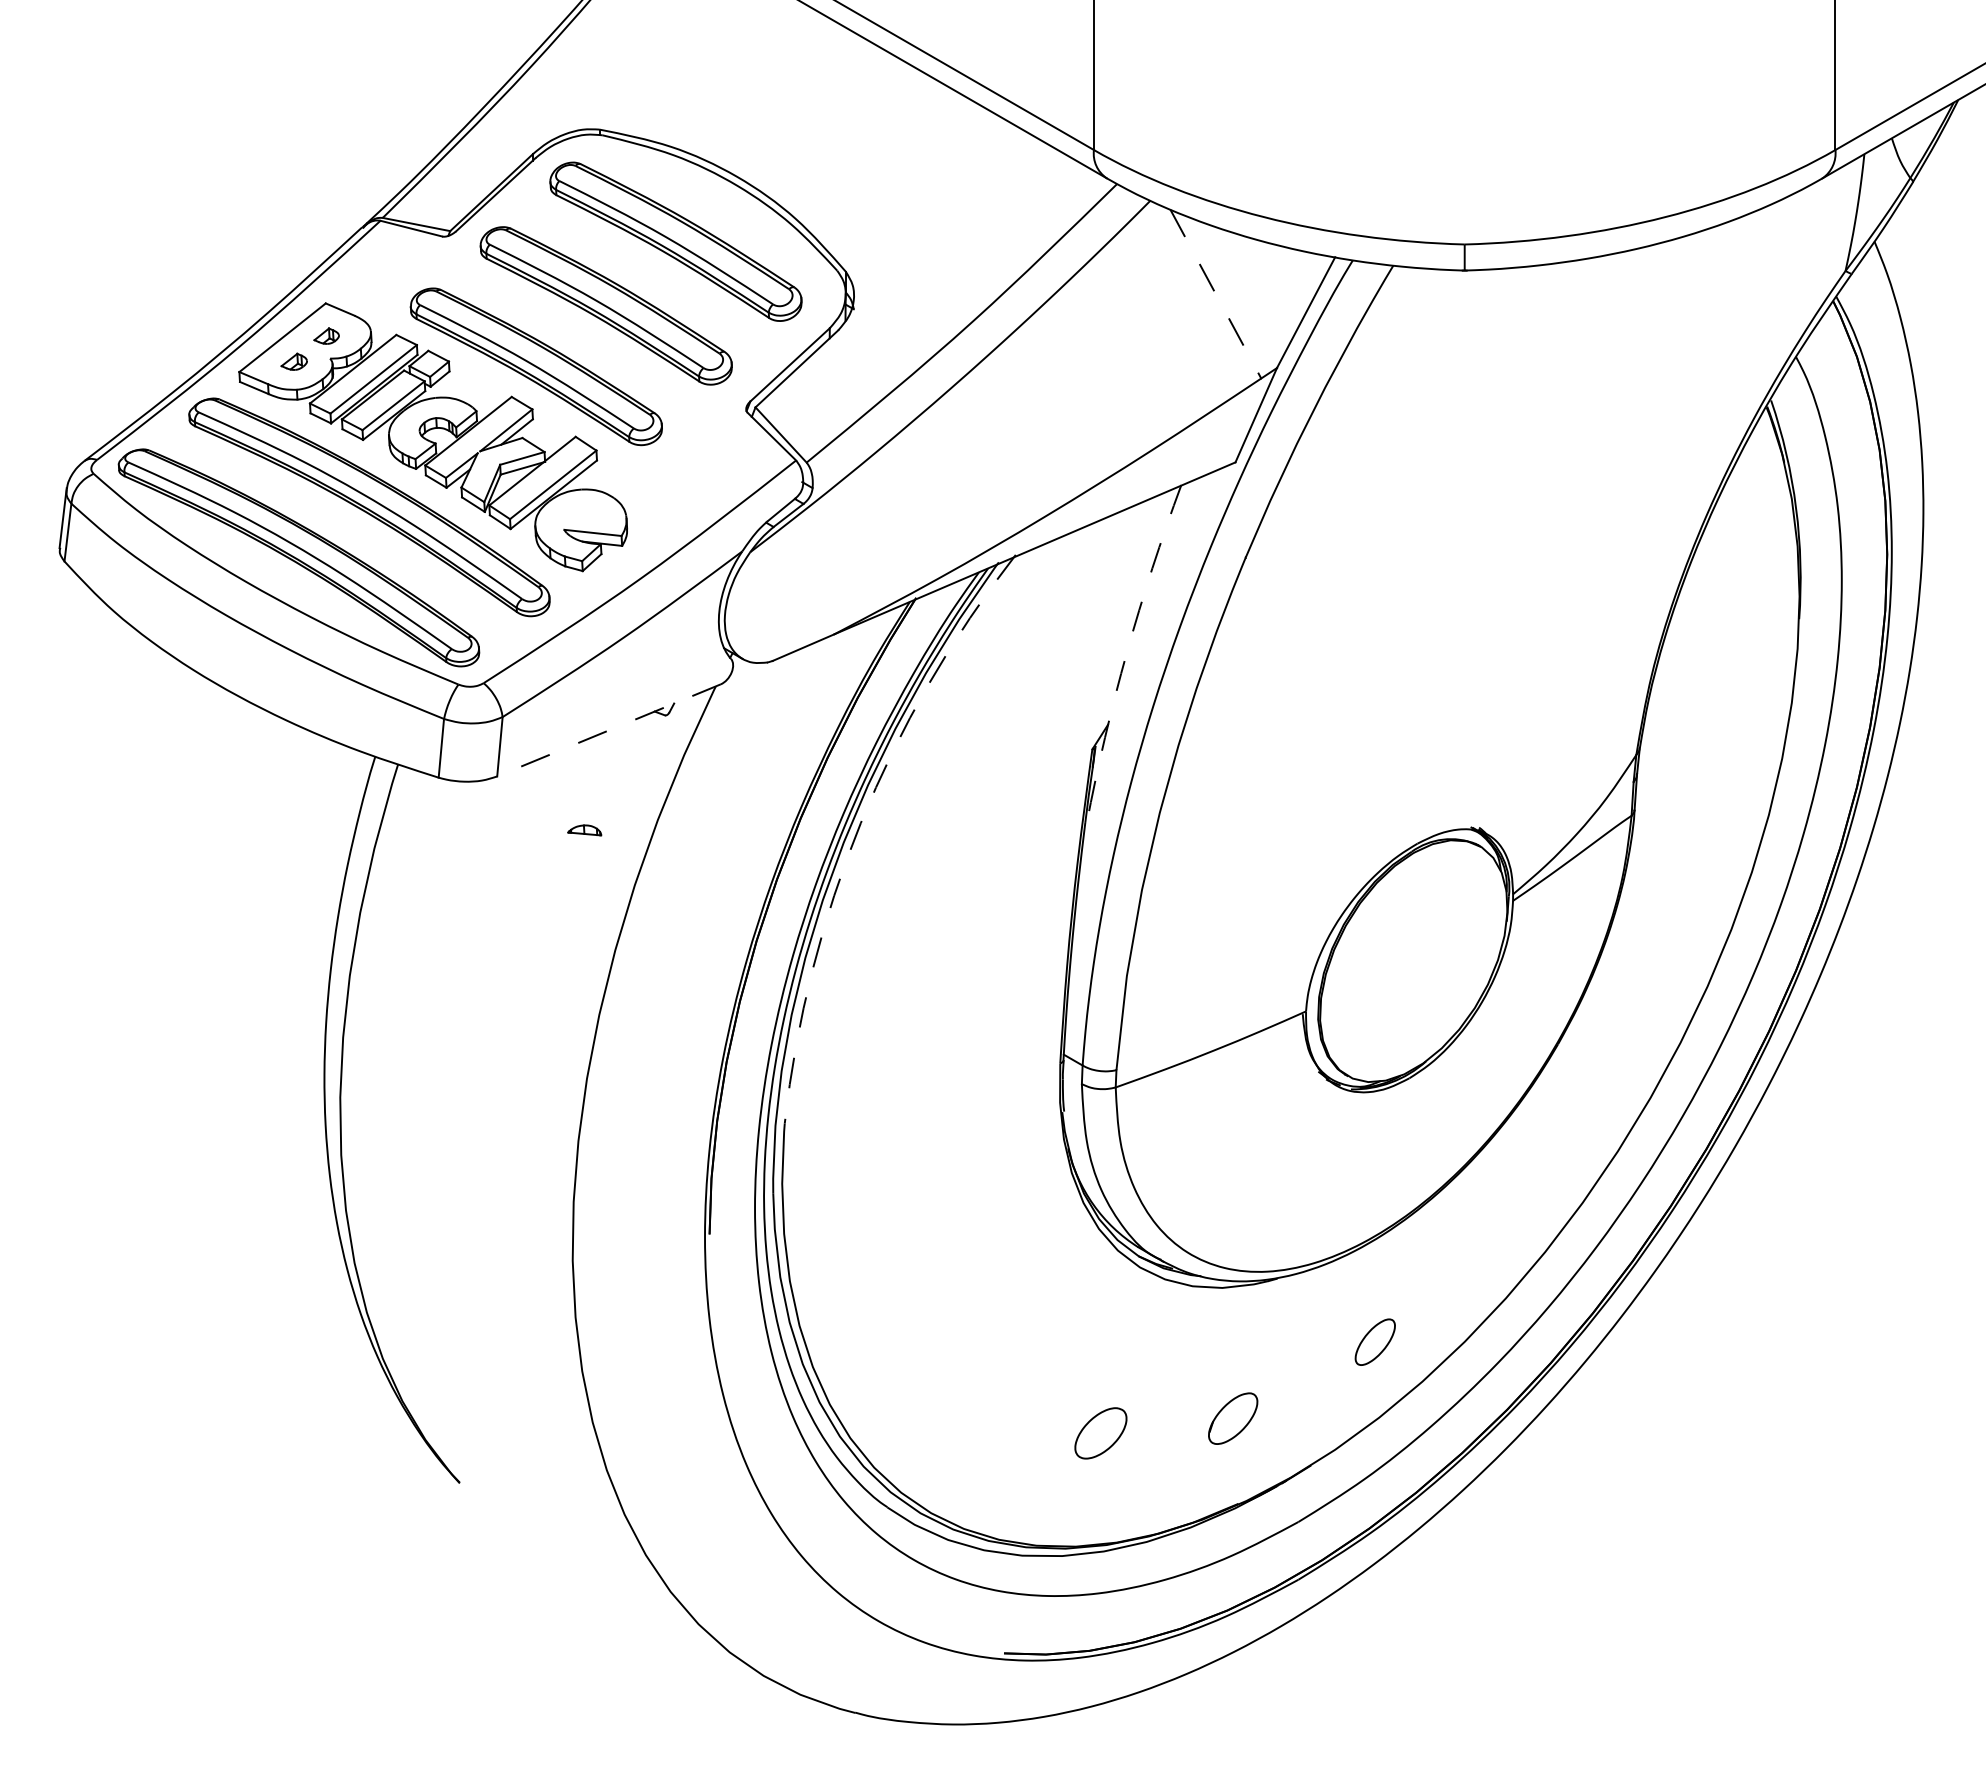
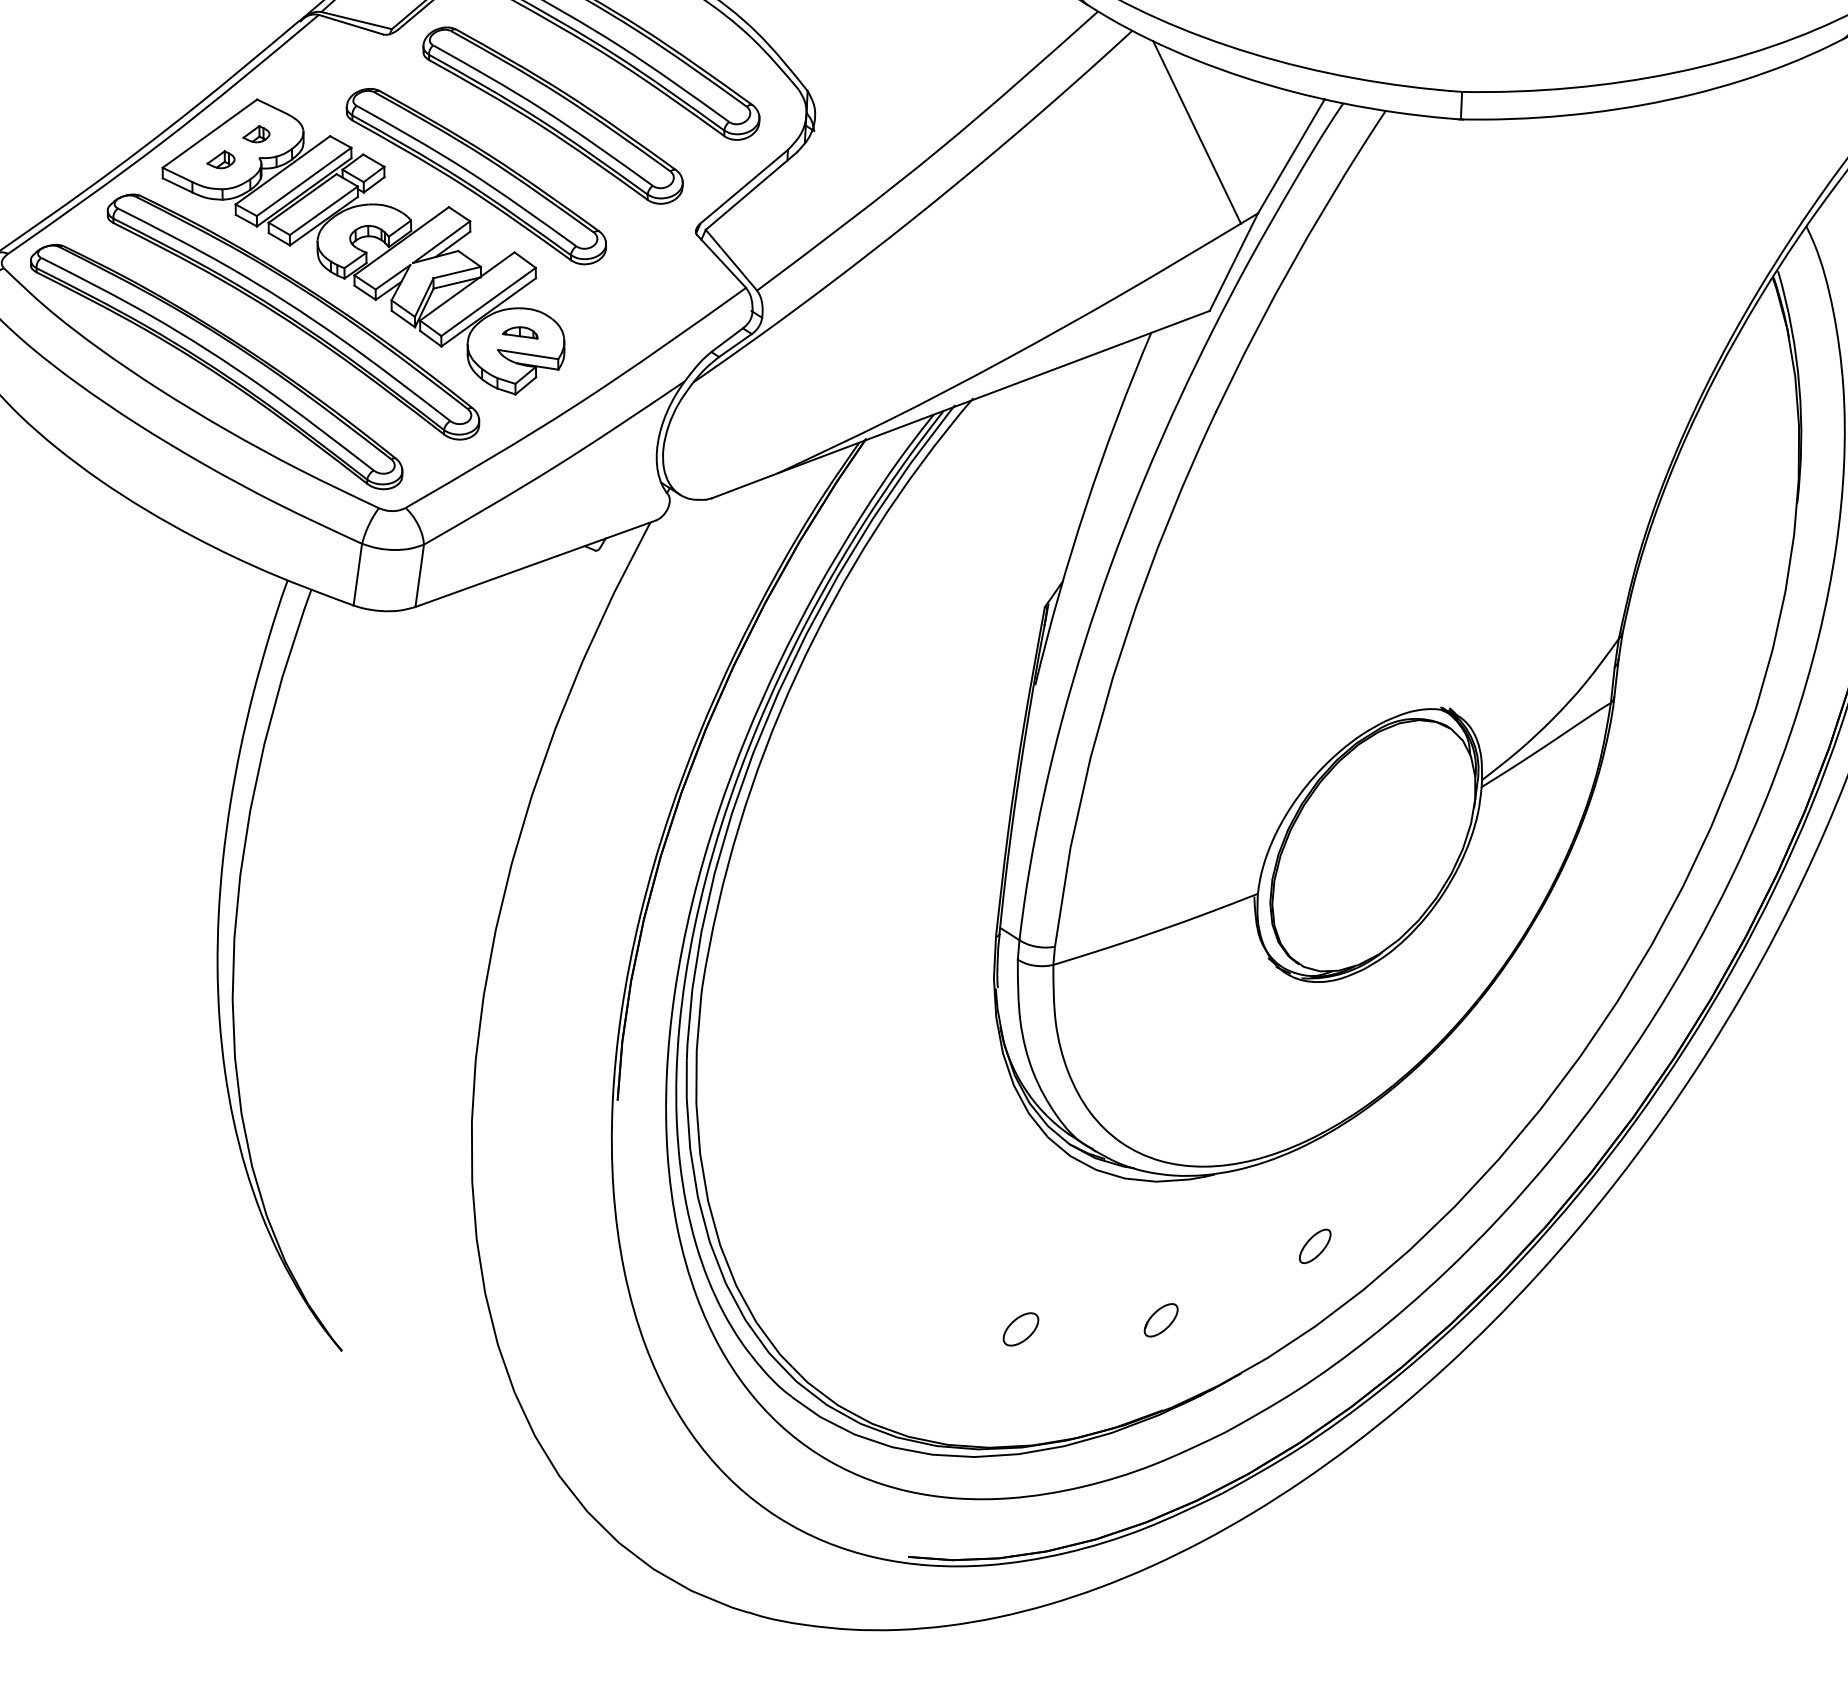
line: (1215, 294) -> (1196, 132), dashed -> solid
arc: (1126, 652) -> (1085, 506), dashed -> solid
line: (609, 730) -> (536, 563), dashed -> solid
arc: (860, 823) -> (796, 674), dashed -> solid
part: (584, 830) -> (520, 332), moved
part: (1375, 1342) -> (1315, 1246), size x0.71
part: (1232, 1418) -> (1160, 1319), size x0.62
part: (1100, 1433) -> (1020, 1329), size x0.62

